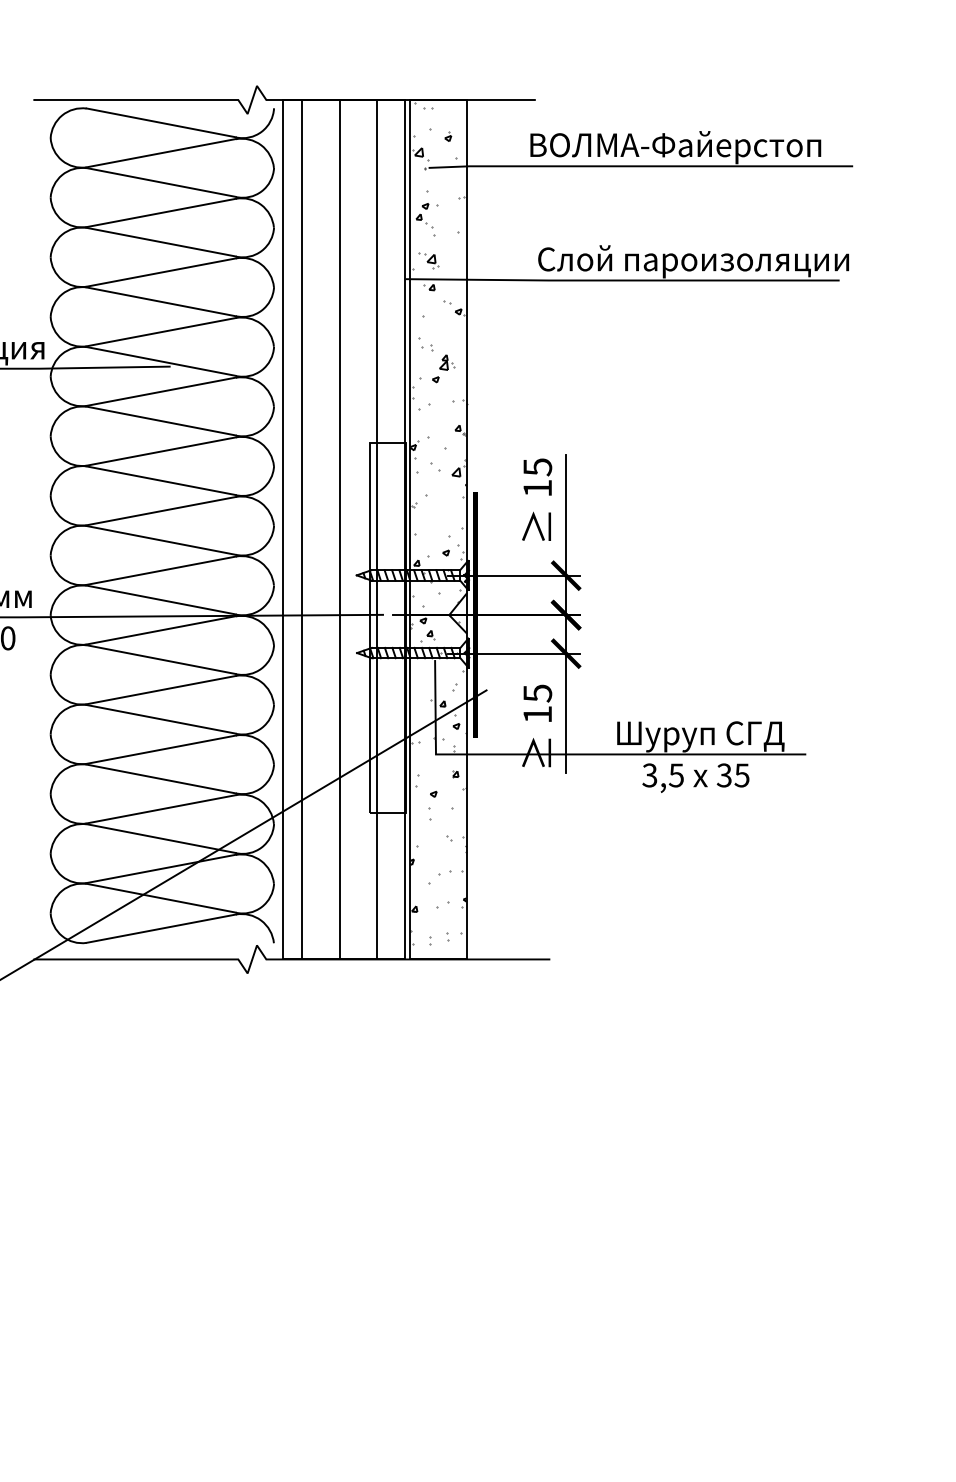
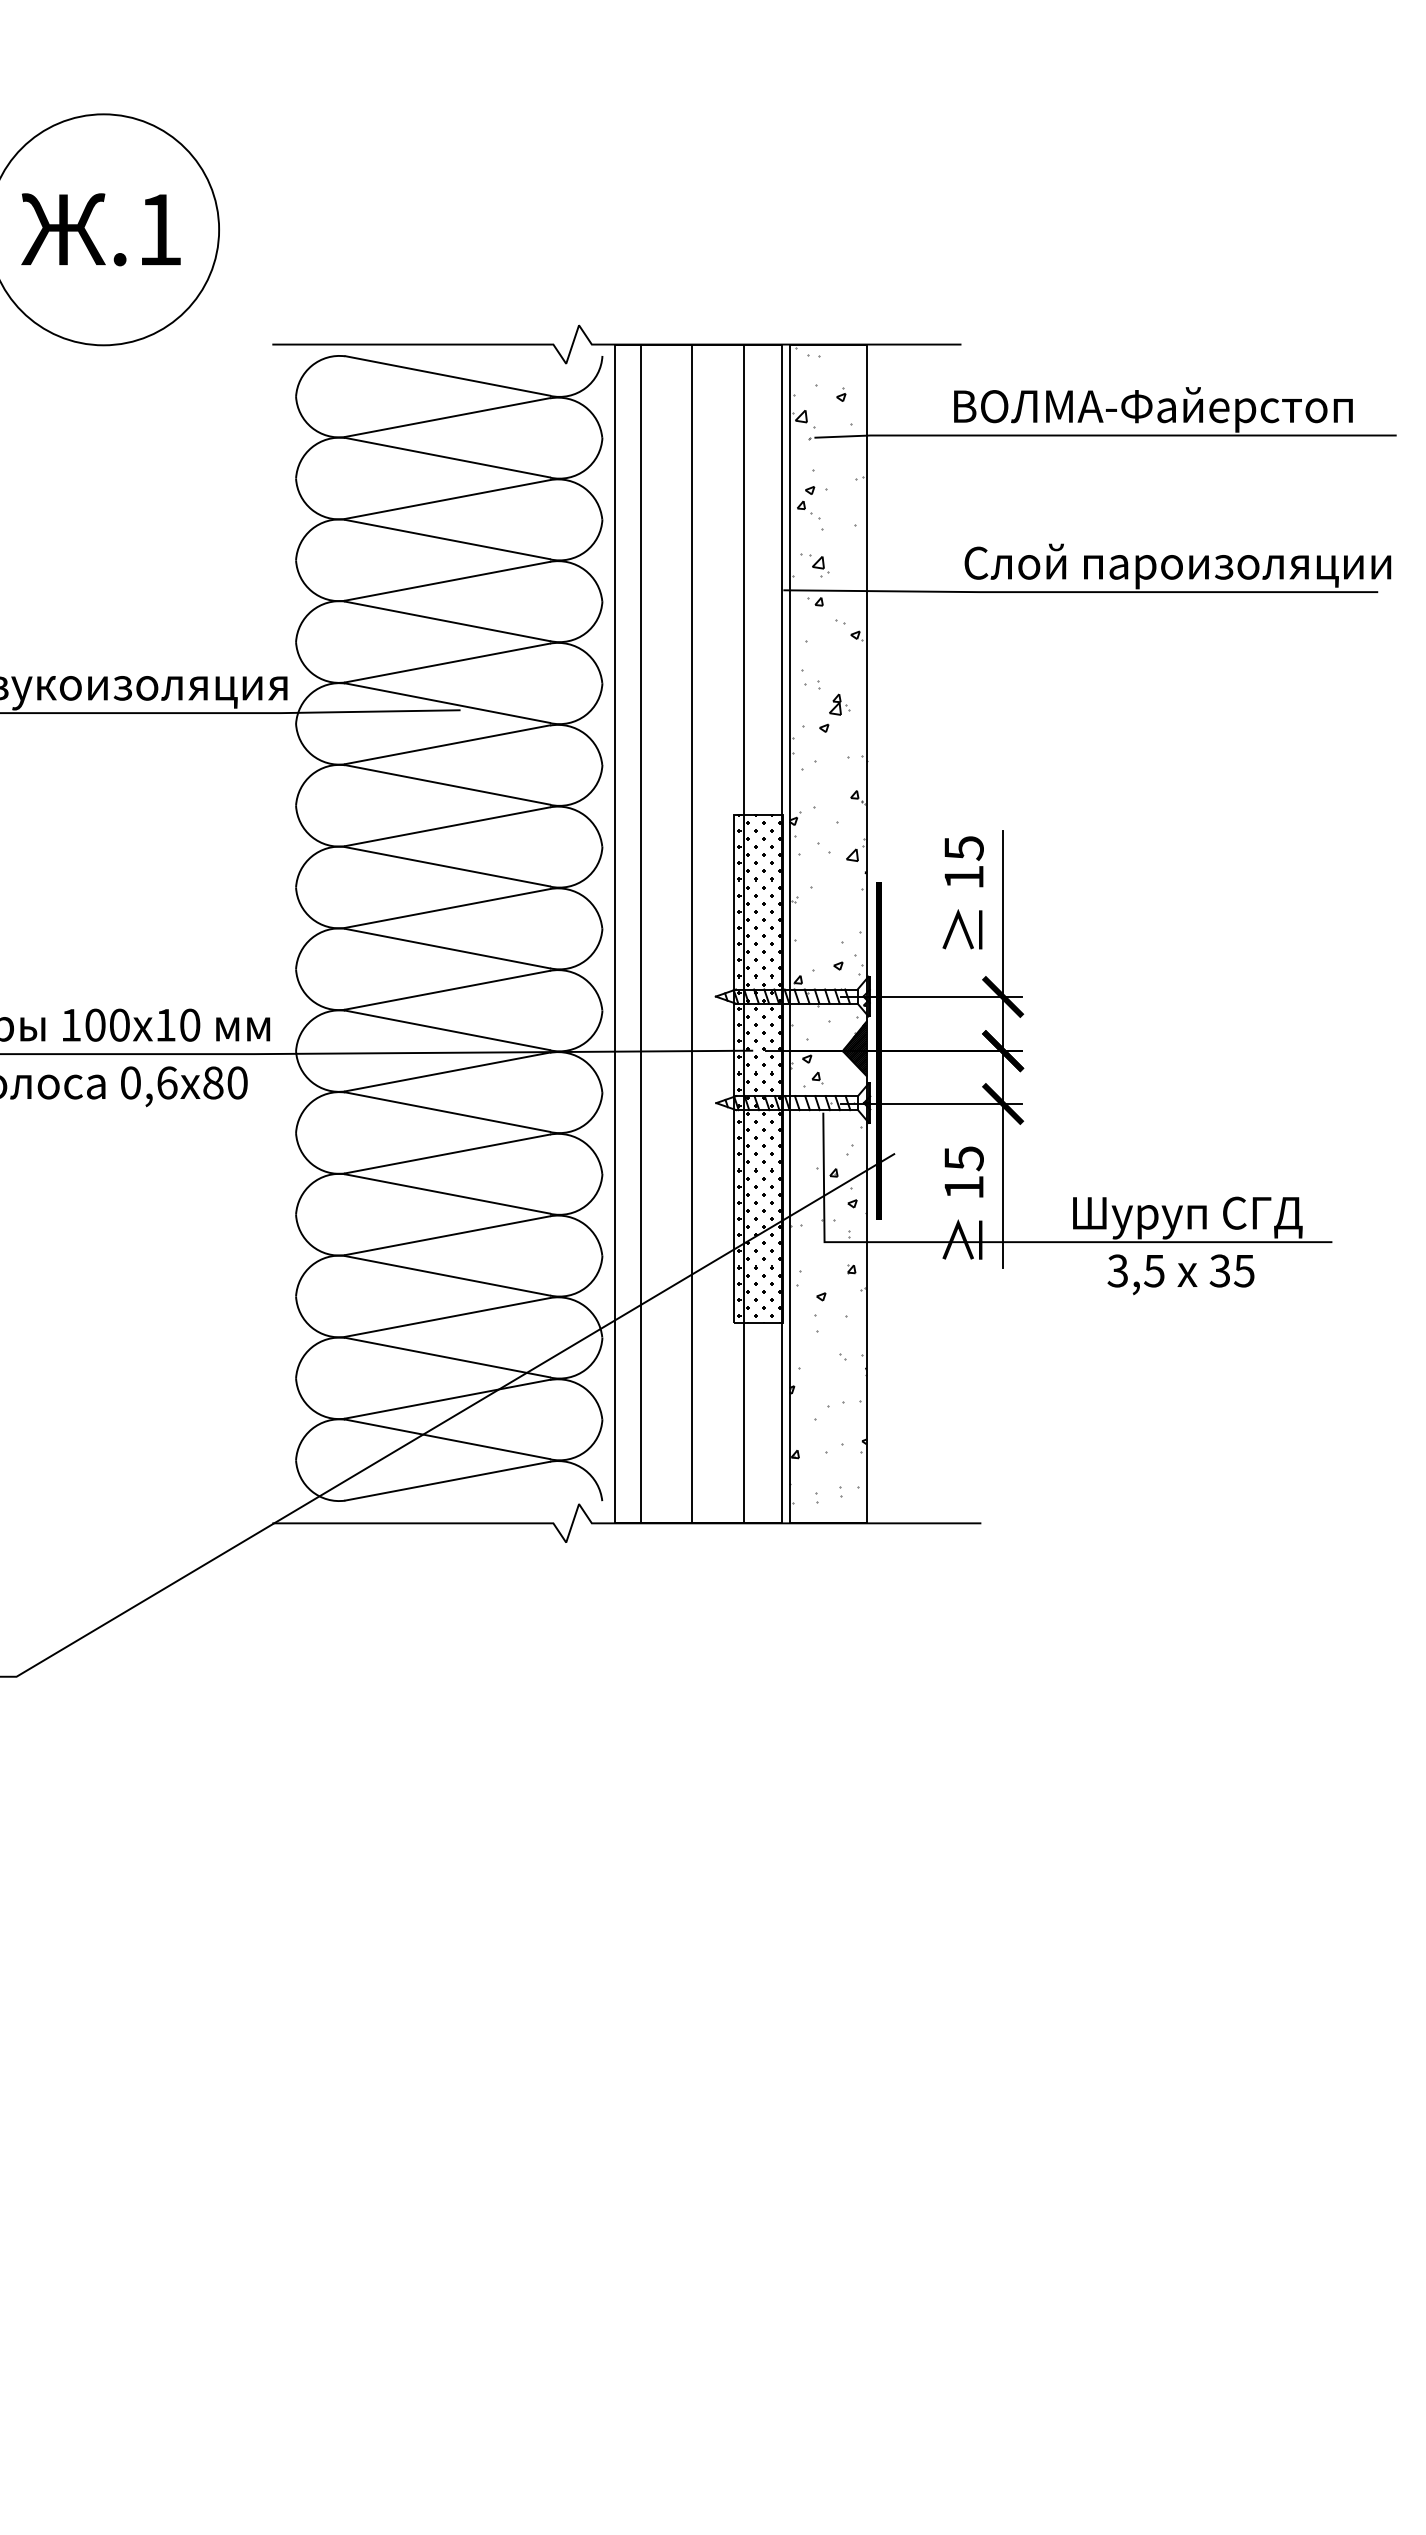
hatch: (457, 613) -> (854, 1048), added
hatch: (388, 627) -> (759, 1068), added

